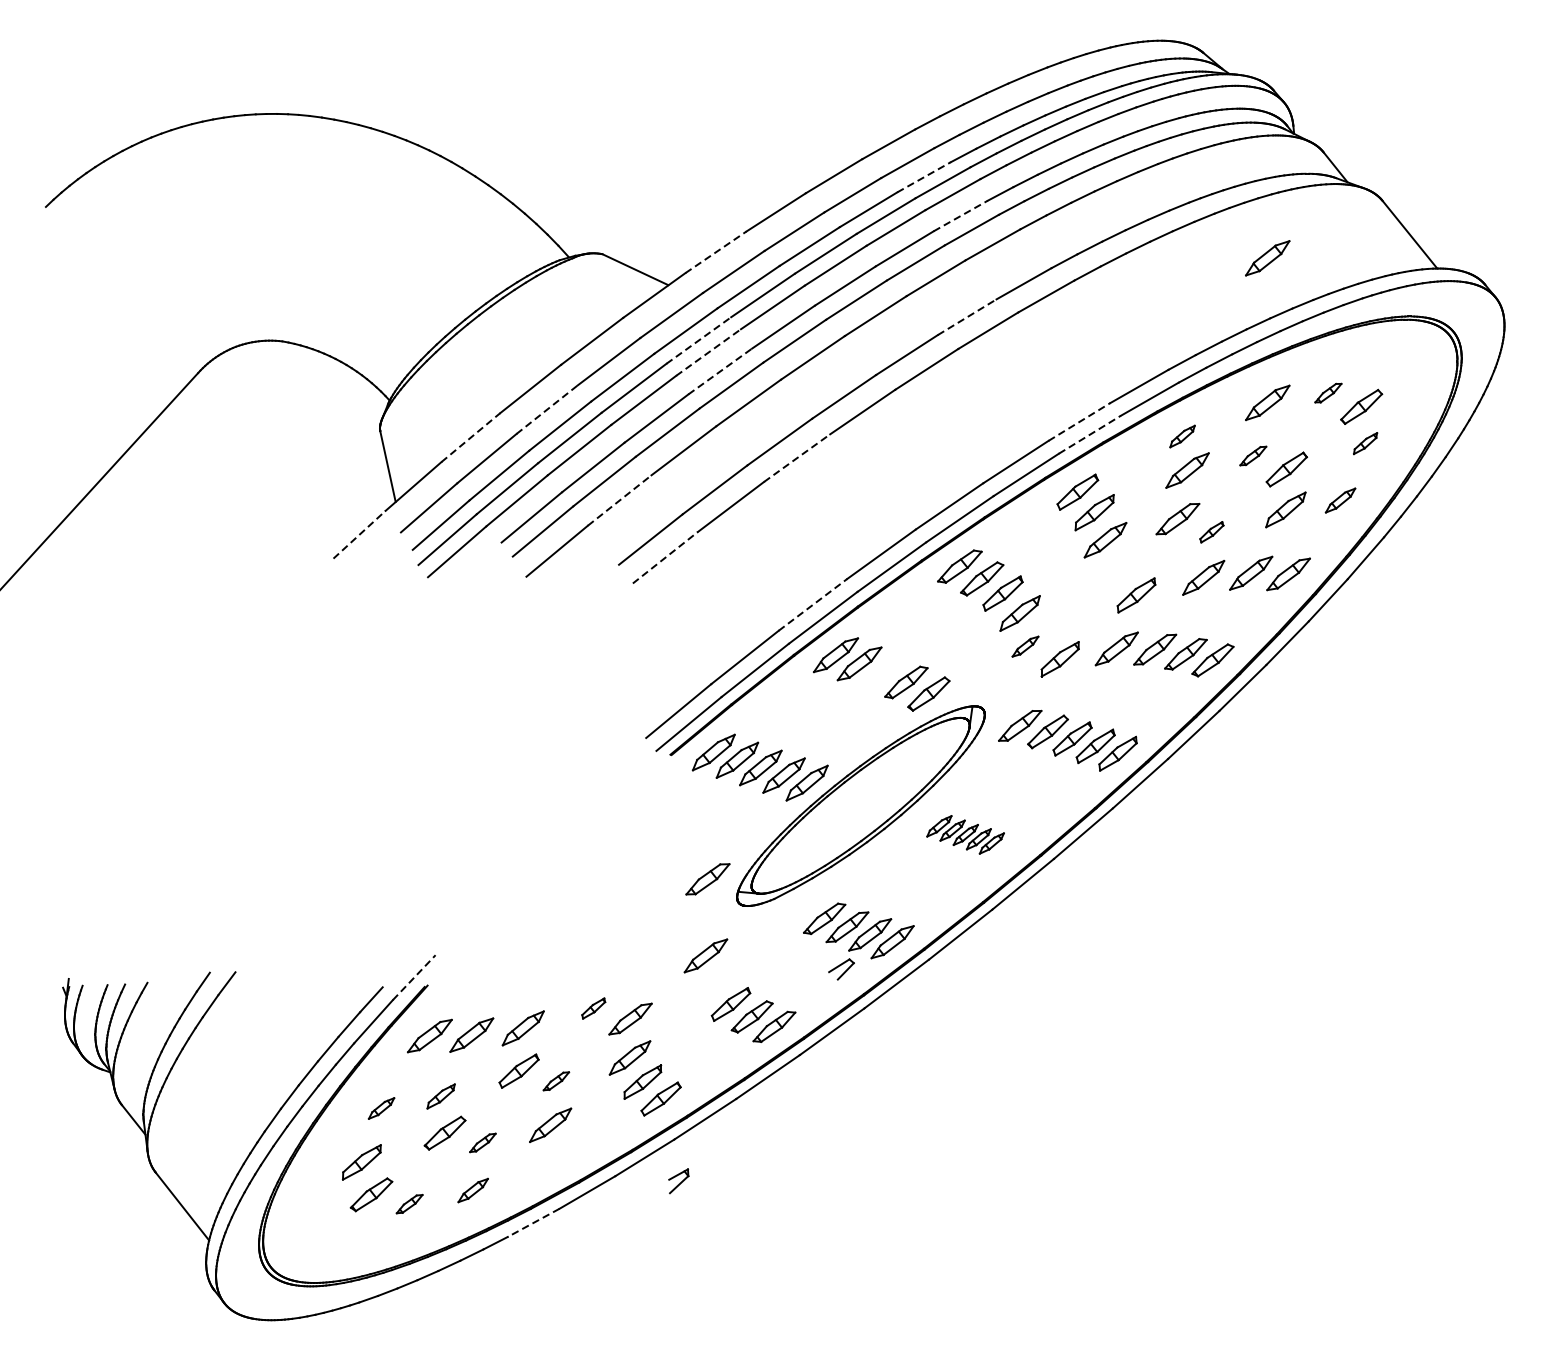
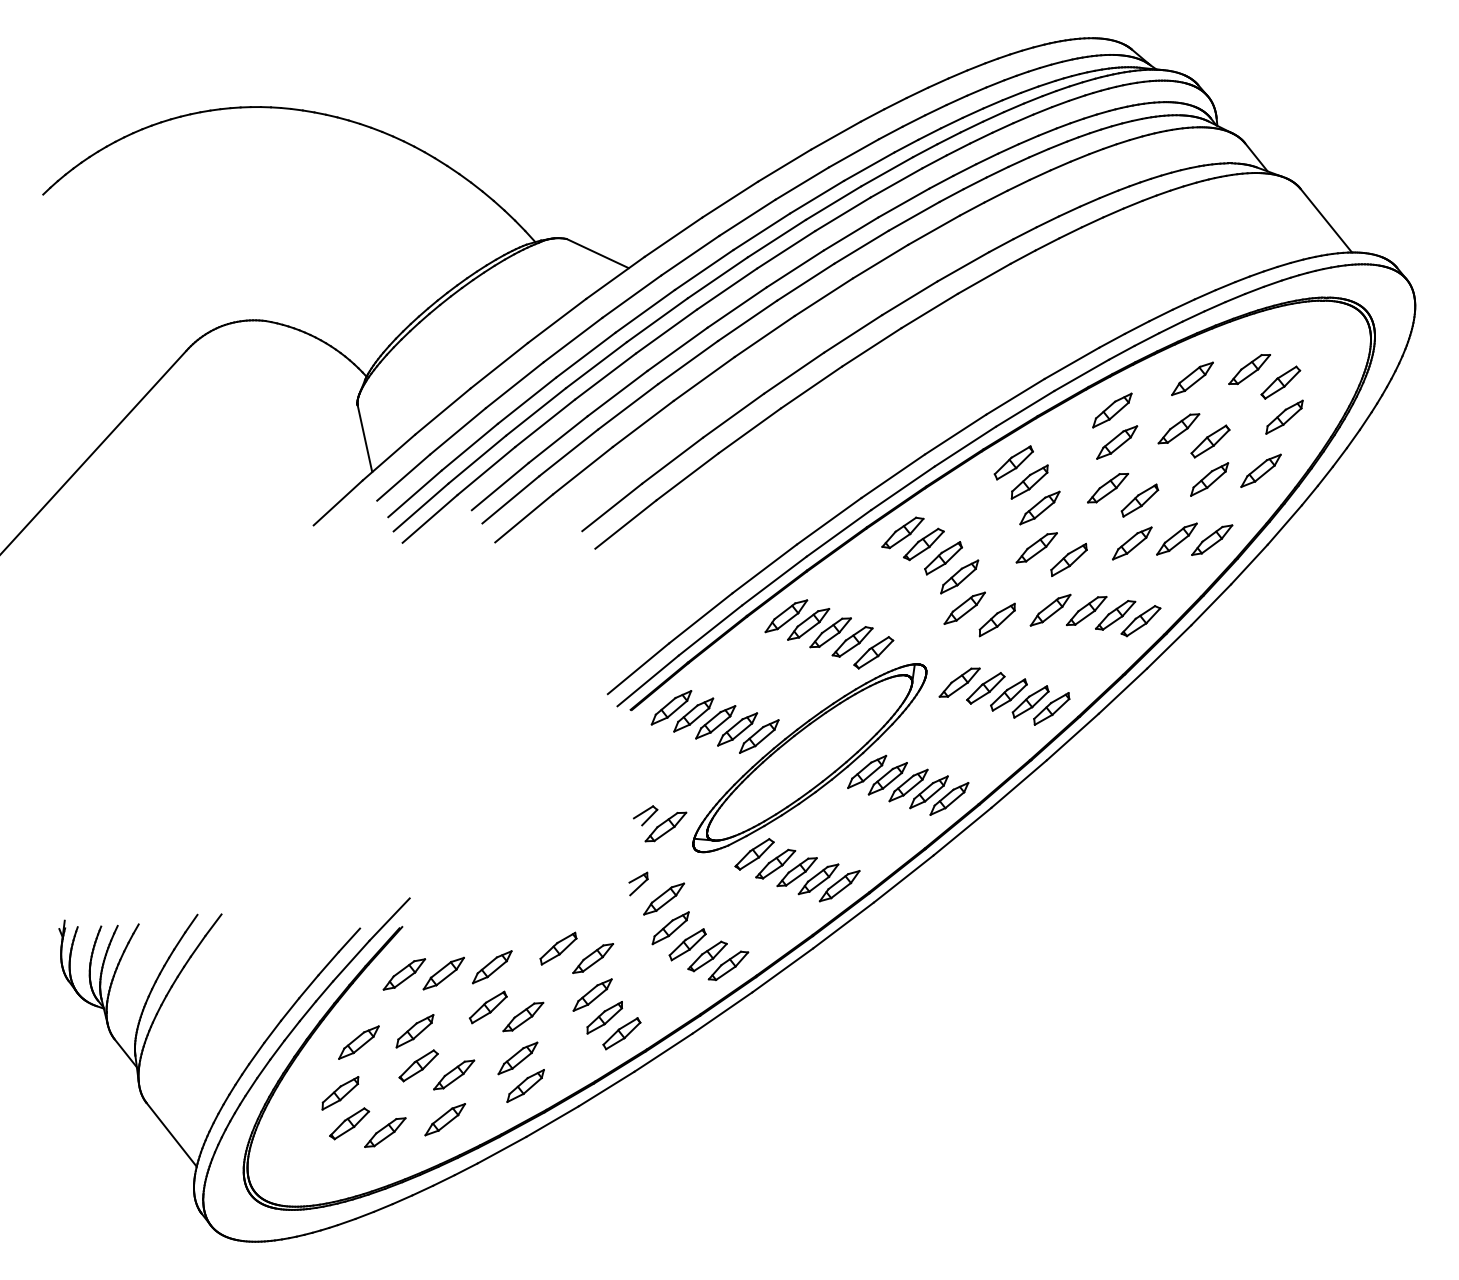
line: (924, 177) -> (869, 166), dashed -> solid
line: (961, 215) -> (904, 202), dashed -> solid
line: (715, 252) -> (673, 237), dashed -> solid
part: (1267, 257) -> (1192, 242), removed
line: (967, 317) -> (910, 298), dashed -> solid
line: (698, 340) -> (657, 320), dashed -> solid
line: (708, 352) -> (666, 331), dashed -> solid
line: (720, 371) -> (677, 349), dashed -> solid
part: (1328, 392) -> (1249, 369), size x1.67
line: (546, 409) -> (514, 385), dashed -> solid
line: (1079, 421) -> (1015, 396), dashed -> solid
line: (1090, 434) -> (1025, 408), dashed -> solid
part: (1182, 436) -> (1112, 410), size x1.67
line: (470, 437) -> (442, 411), dashed -> solid
part: (1365, 442) -> (1284, 416), size x1.67
part: (1252, 455) -> (1178, 428), size x1.67
line: (797, 457) -> (750, 430), dashed -> solid
line: (620, 500) -> (583, 470), dashed -> solid
part: (1340, 500) -> (1260, 470), size x1.43
part: (1211, 532) -> (1139, 500), size x1.67
line: (359, 534) -> (338, 502), dashed -> solid
line: (664, 557) -> (625, 524), dashed -> solid
part: (1101, 582) -> (1036, 547), added
line: (813, 604) -> (765, 568), dashed -> solid
part: (1025, 645) -> (964, 607), size x1.67
part: (882, 672) -> (830, 632), added
part: (965, 834) -> (908, 784), size x1.67
part: (802, 908) -> (754, 854), added
part: (841, 969) -> (645, 815), moved
line: (414, 977) -> (389, 919), dashed -> solid
part: (712, 987) -> (670, 928), added
part: (593, 1008) -> (558, 948), size x1.67
part: (556, 1080) -> (523, 1016), size x1.67
part: (440, 1096) -> (414, 1031), size x1.43
part: (381, 1108) -> (358, 1042), size x1.67
part: (483, 1142) -> (454, 1074), size x1.67
part: (558, 1154) -> (525, 1085), added
part: (678, 1180) -> (638, 883), moved
part: (472, 1190) -> (444, 1119), size x1.43
part: (409, 1204) -> (385, 1132), size x1.67
line: (534, 1223) -> (502, 1150), dashed -> solid

